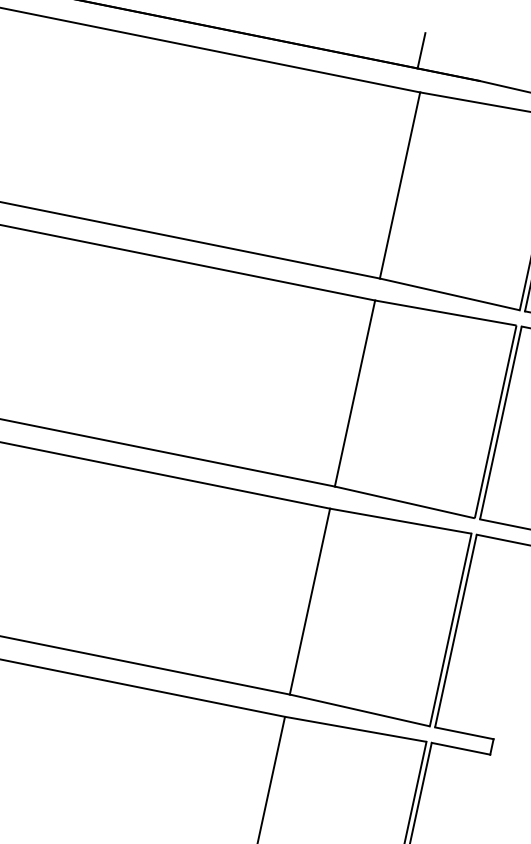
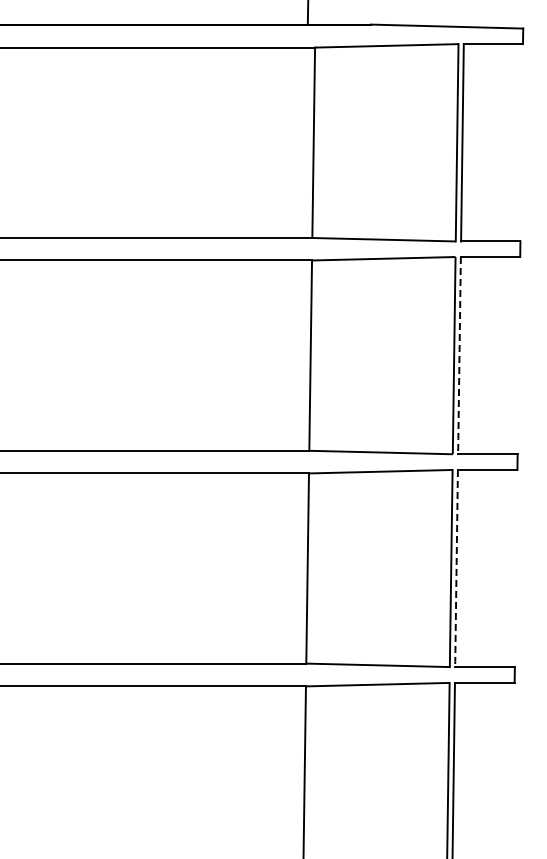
line: (500, 423) -> (459, 356), solid -> dashed
line: (455, 632) -> (456, 569), solid -> dashed

